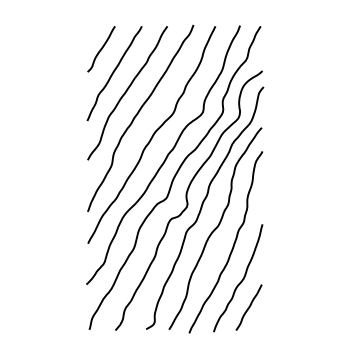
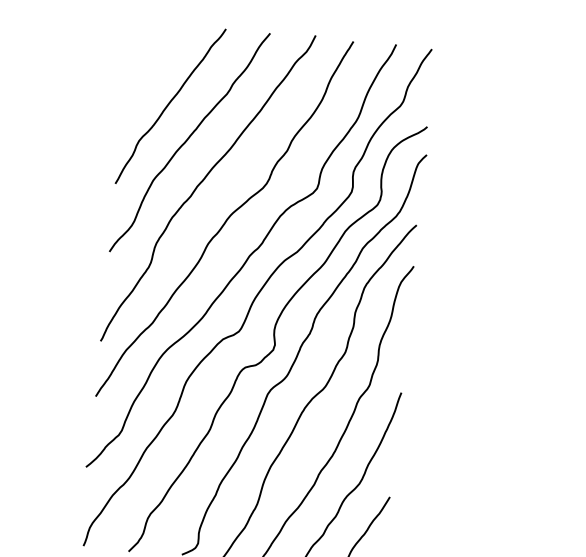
curve: (101, 49) -> (152, 62), removed

